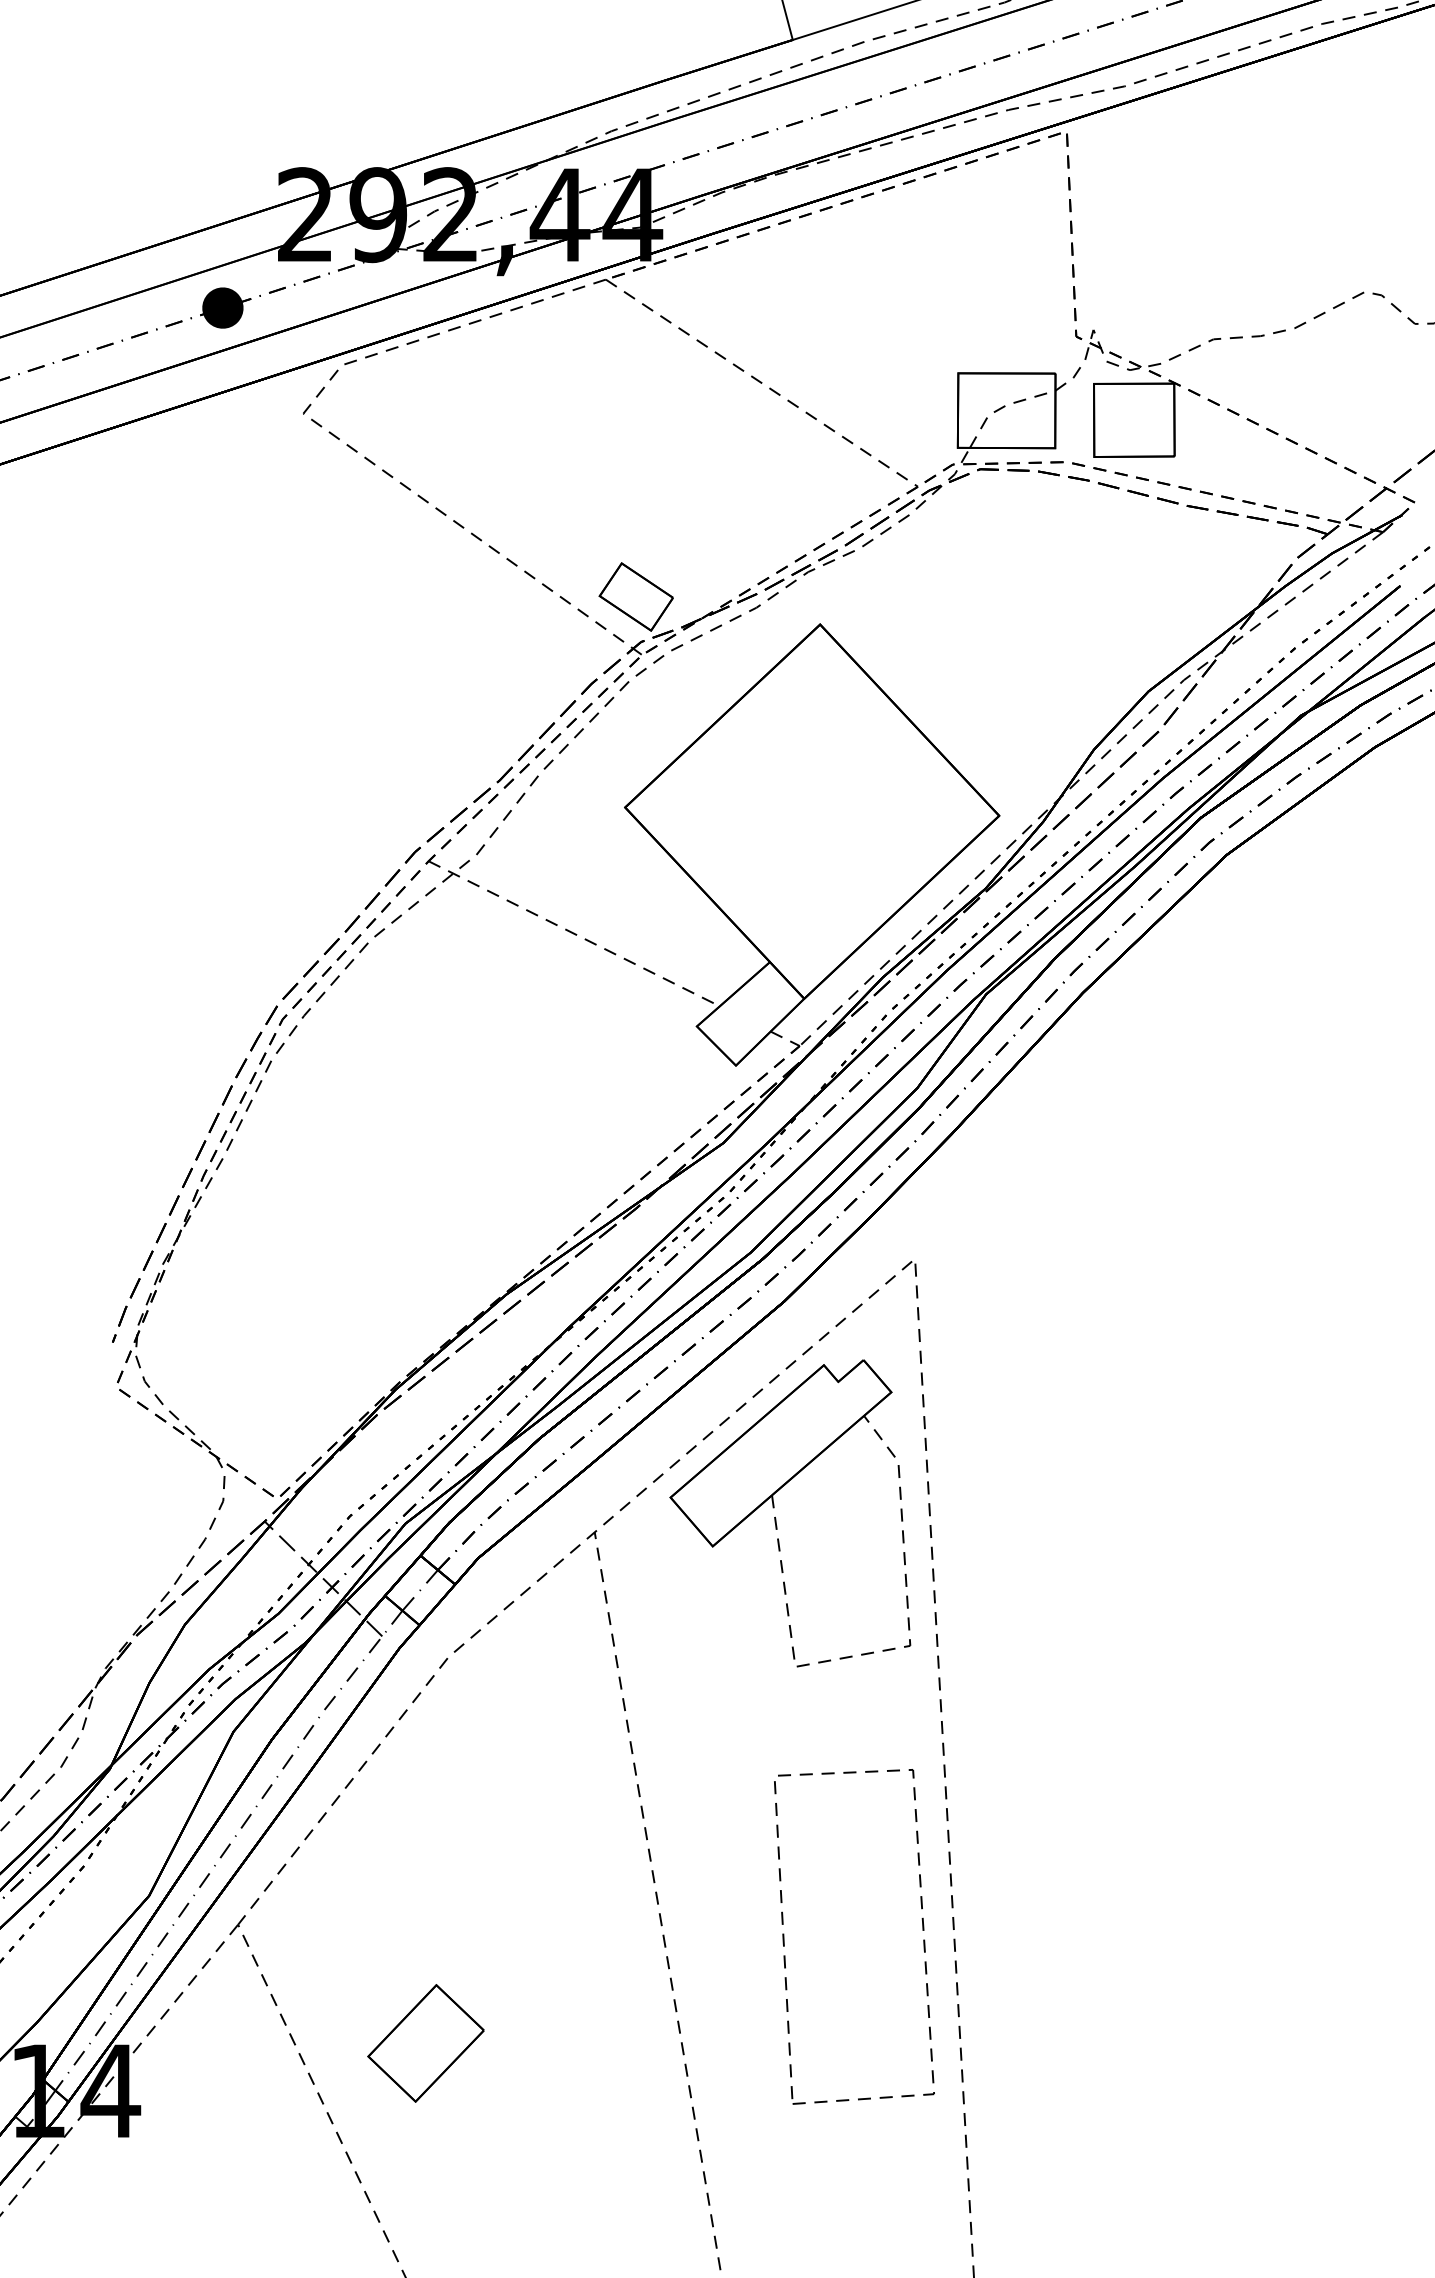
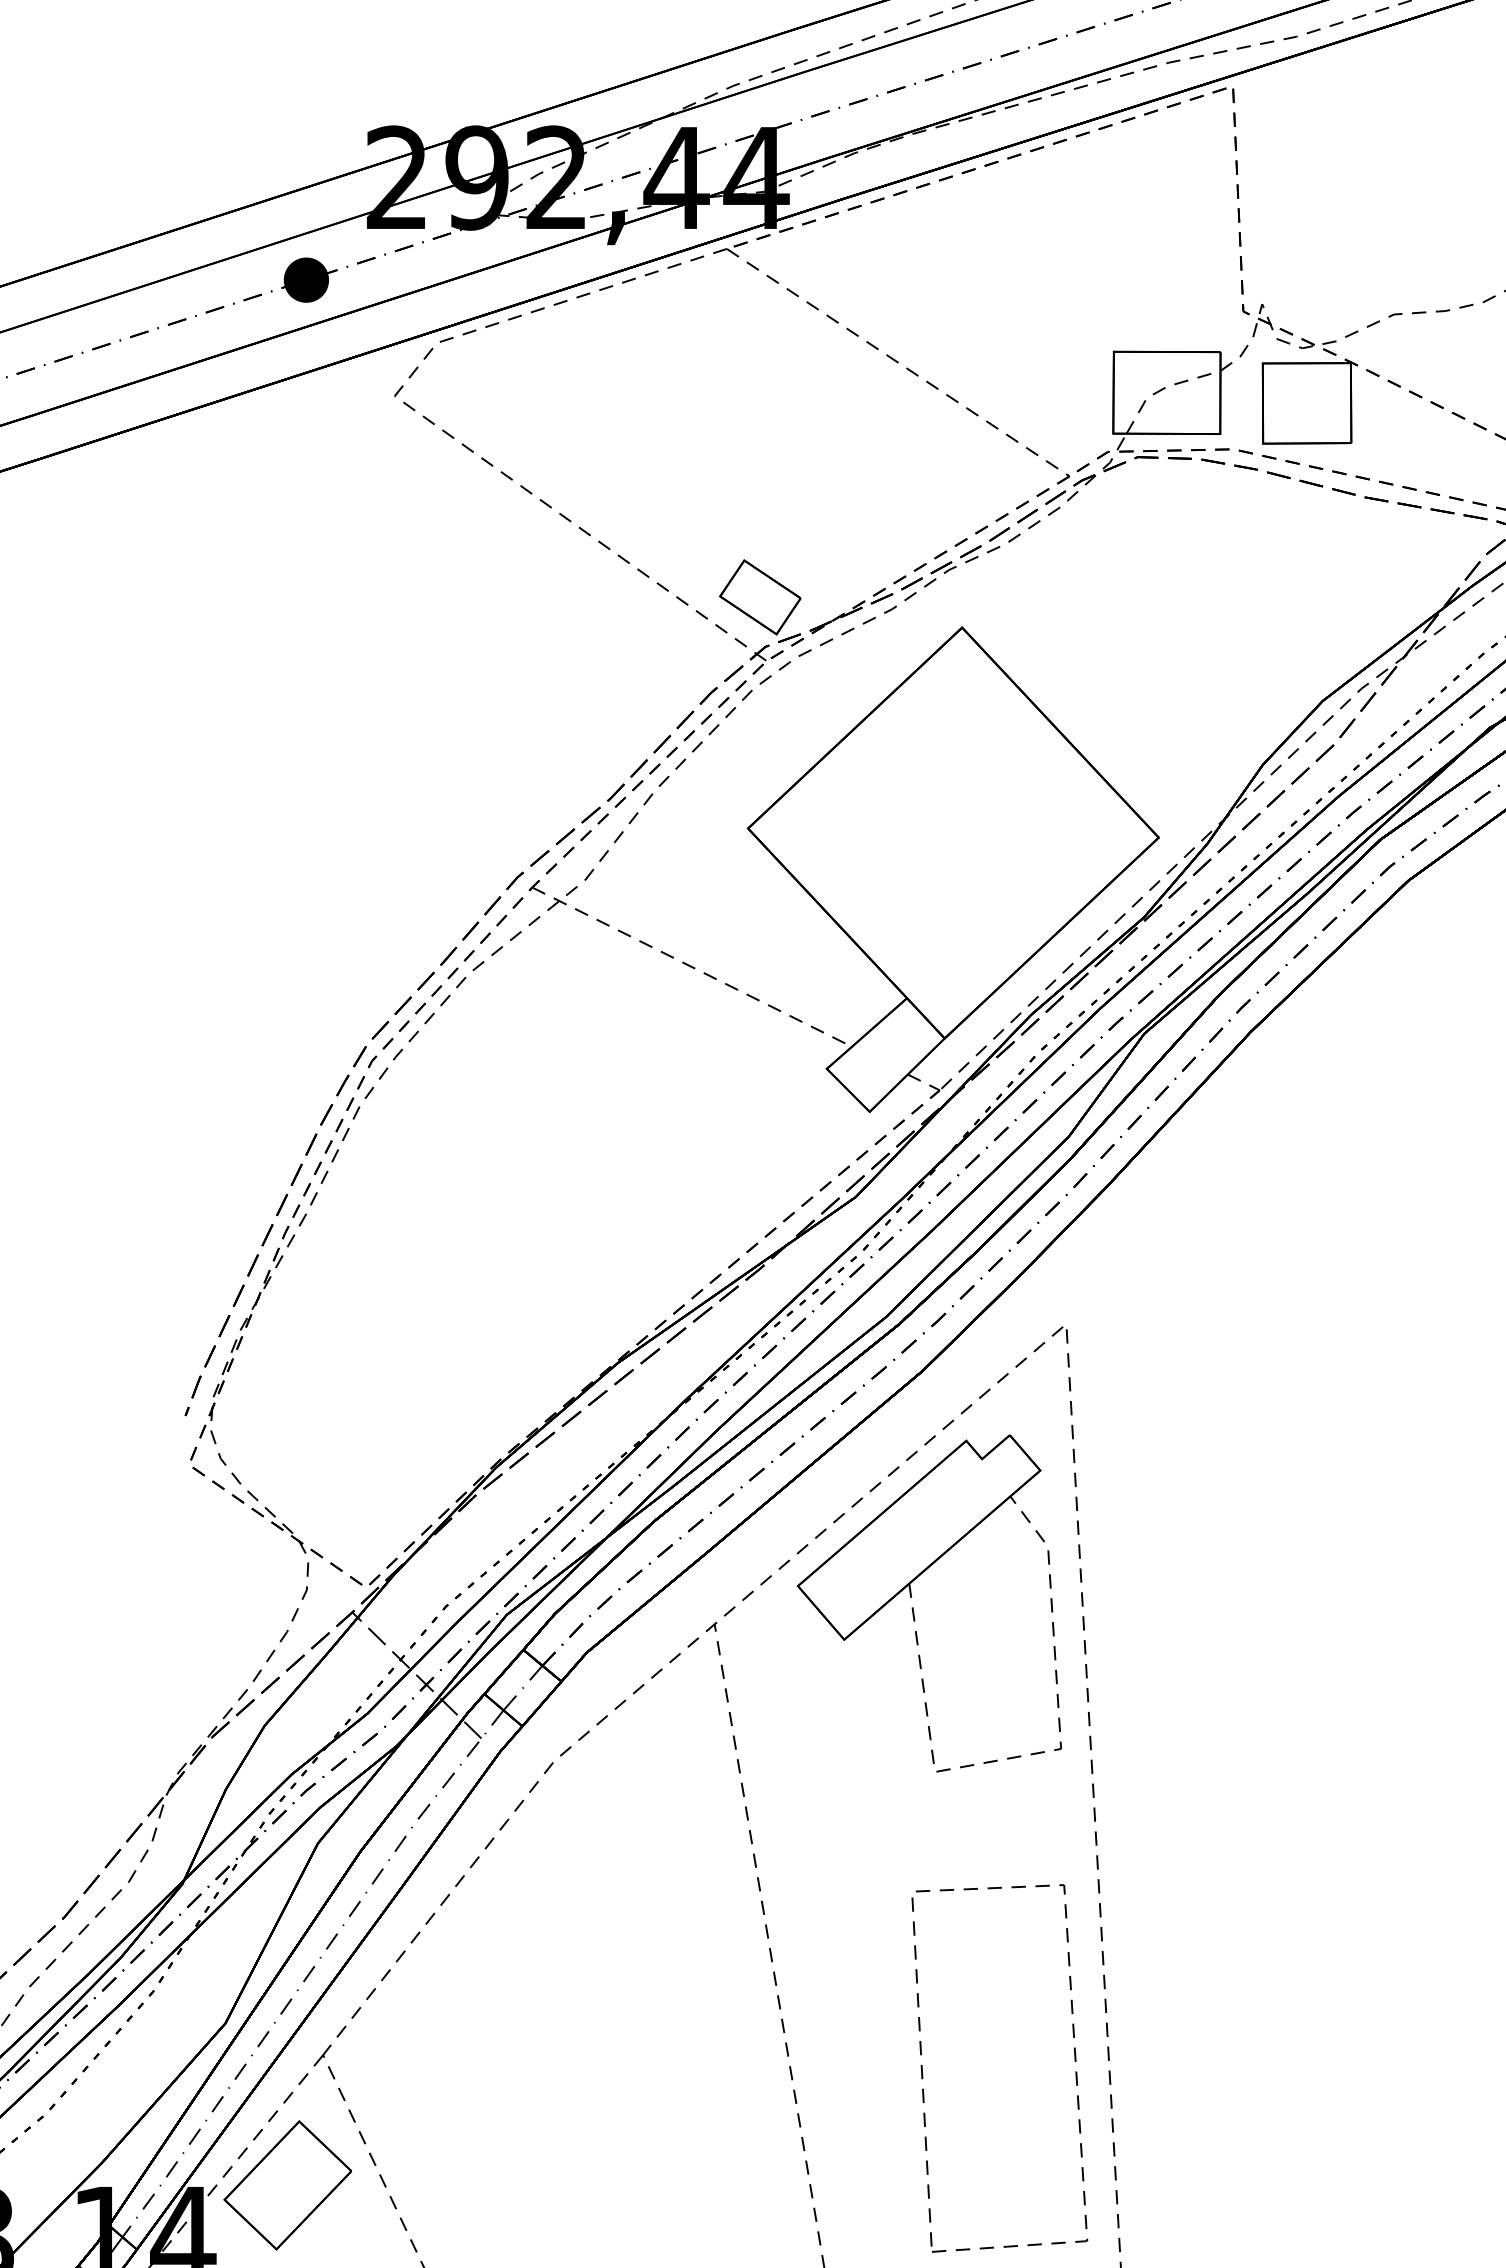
part: (425, 2043) -> (287, 2185), moved

